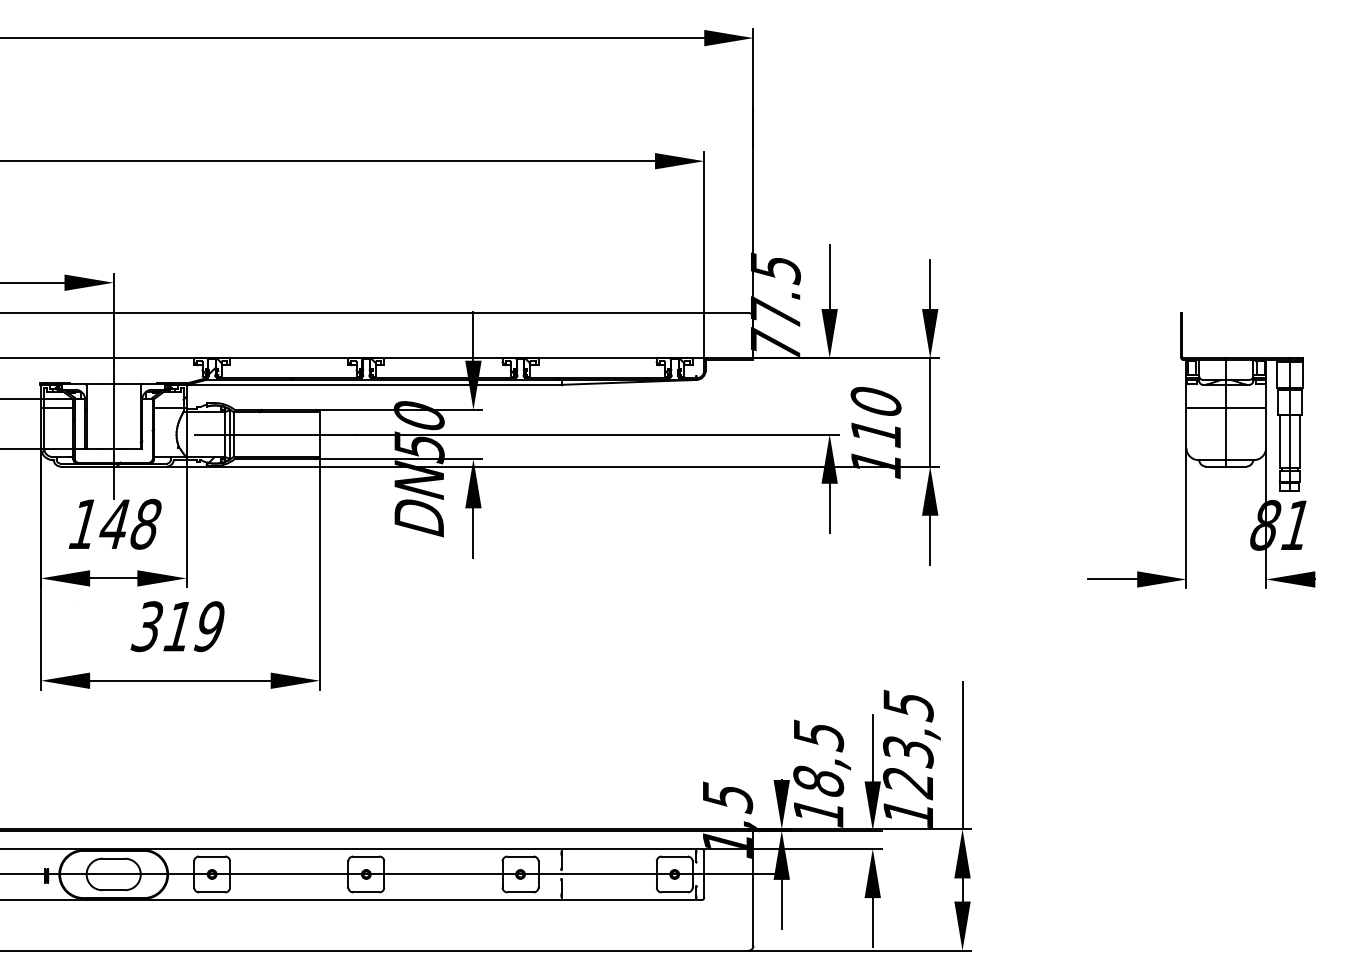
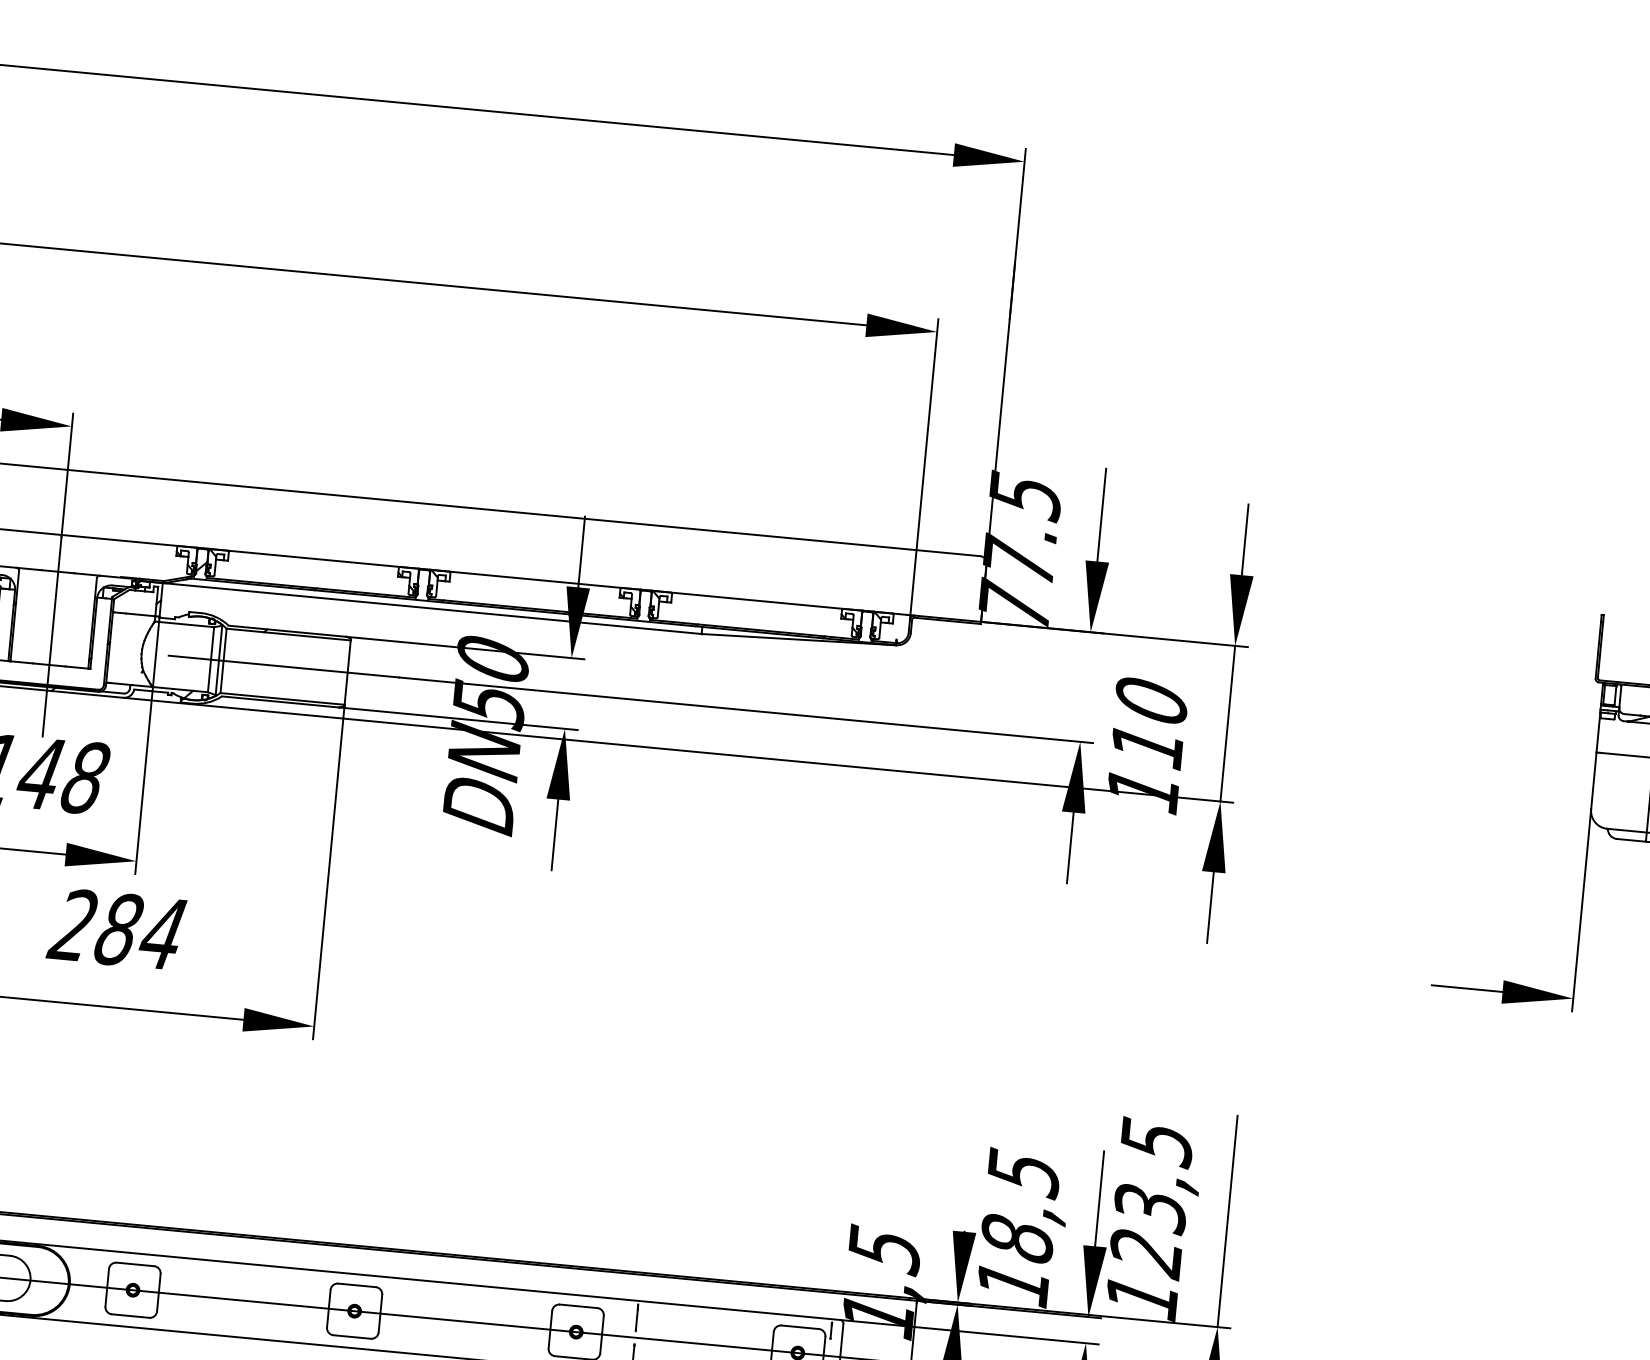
text: (177, 626) -> (116, 929), 319 -> 284

